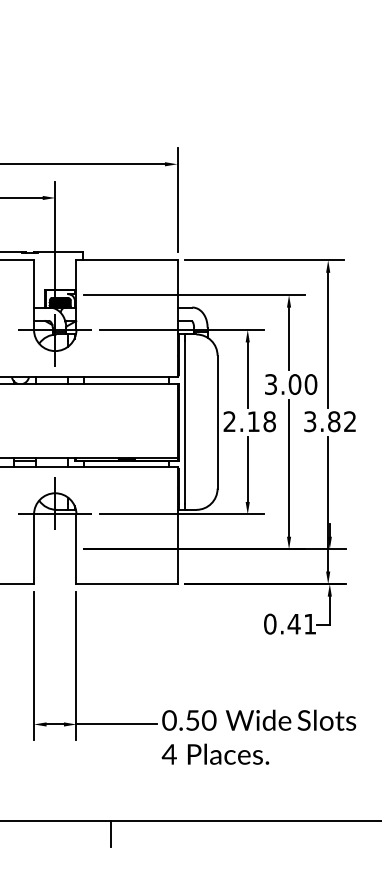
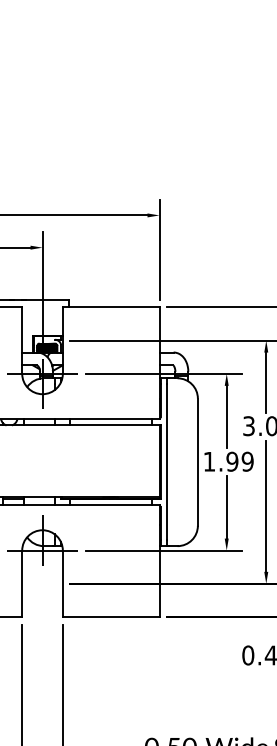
text: (249, 421) -> (228, 461), 2.18 -> 1.99

